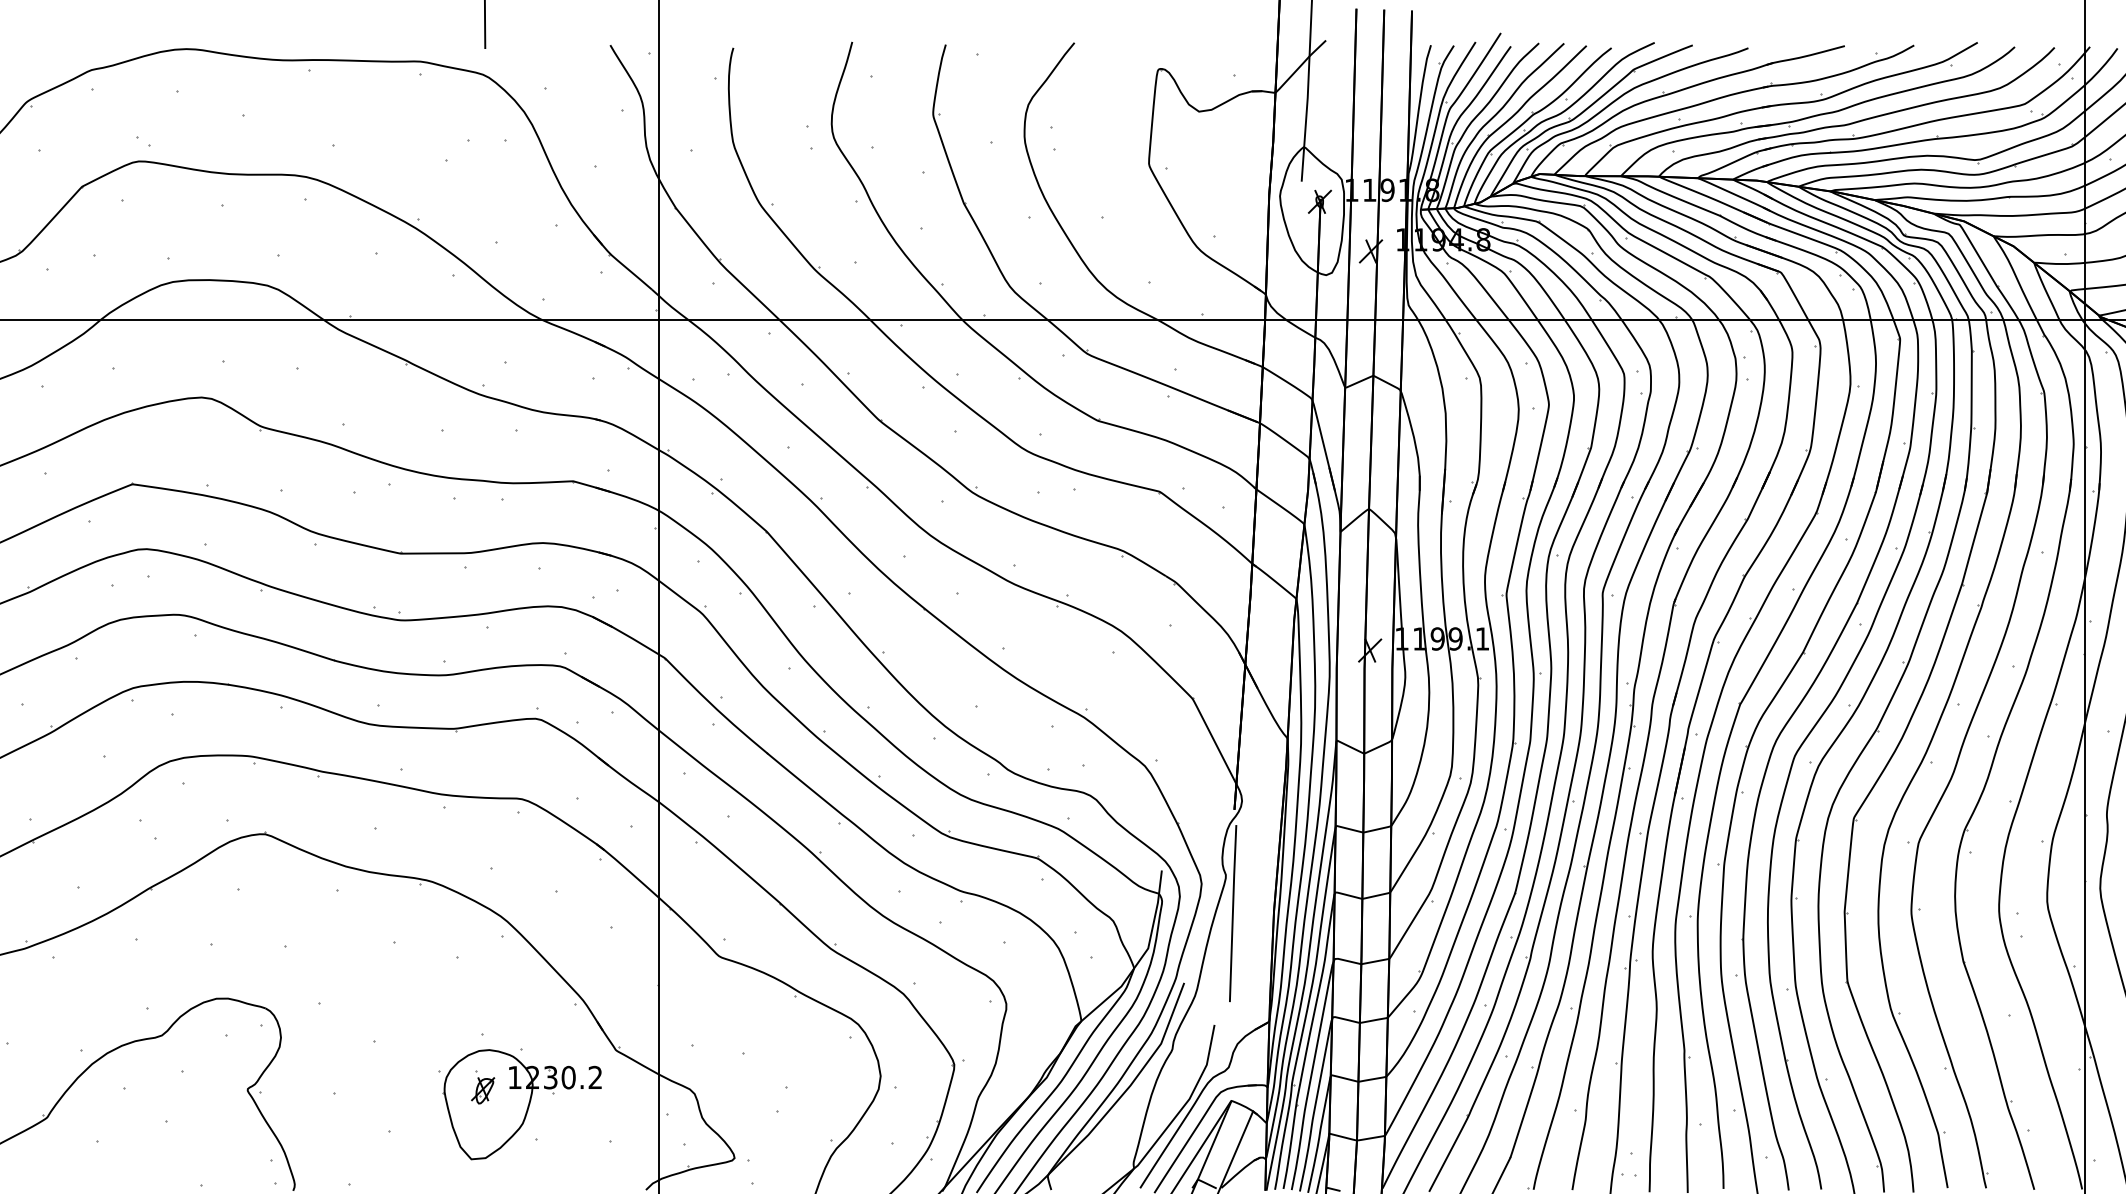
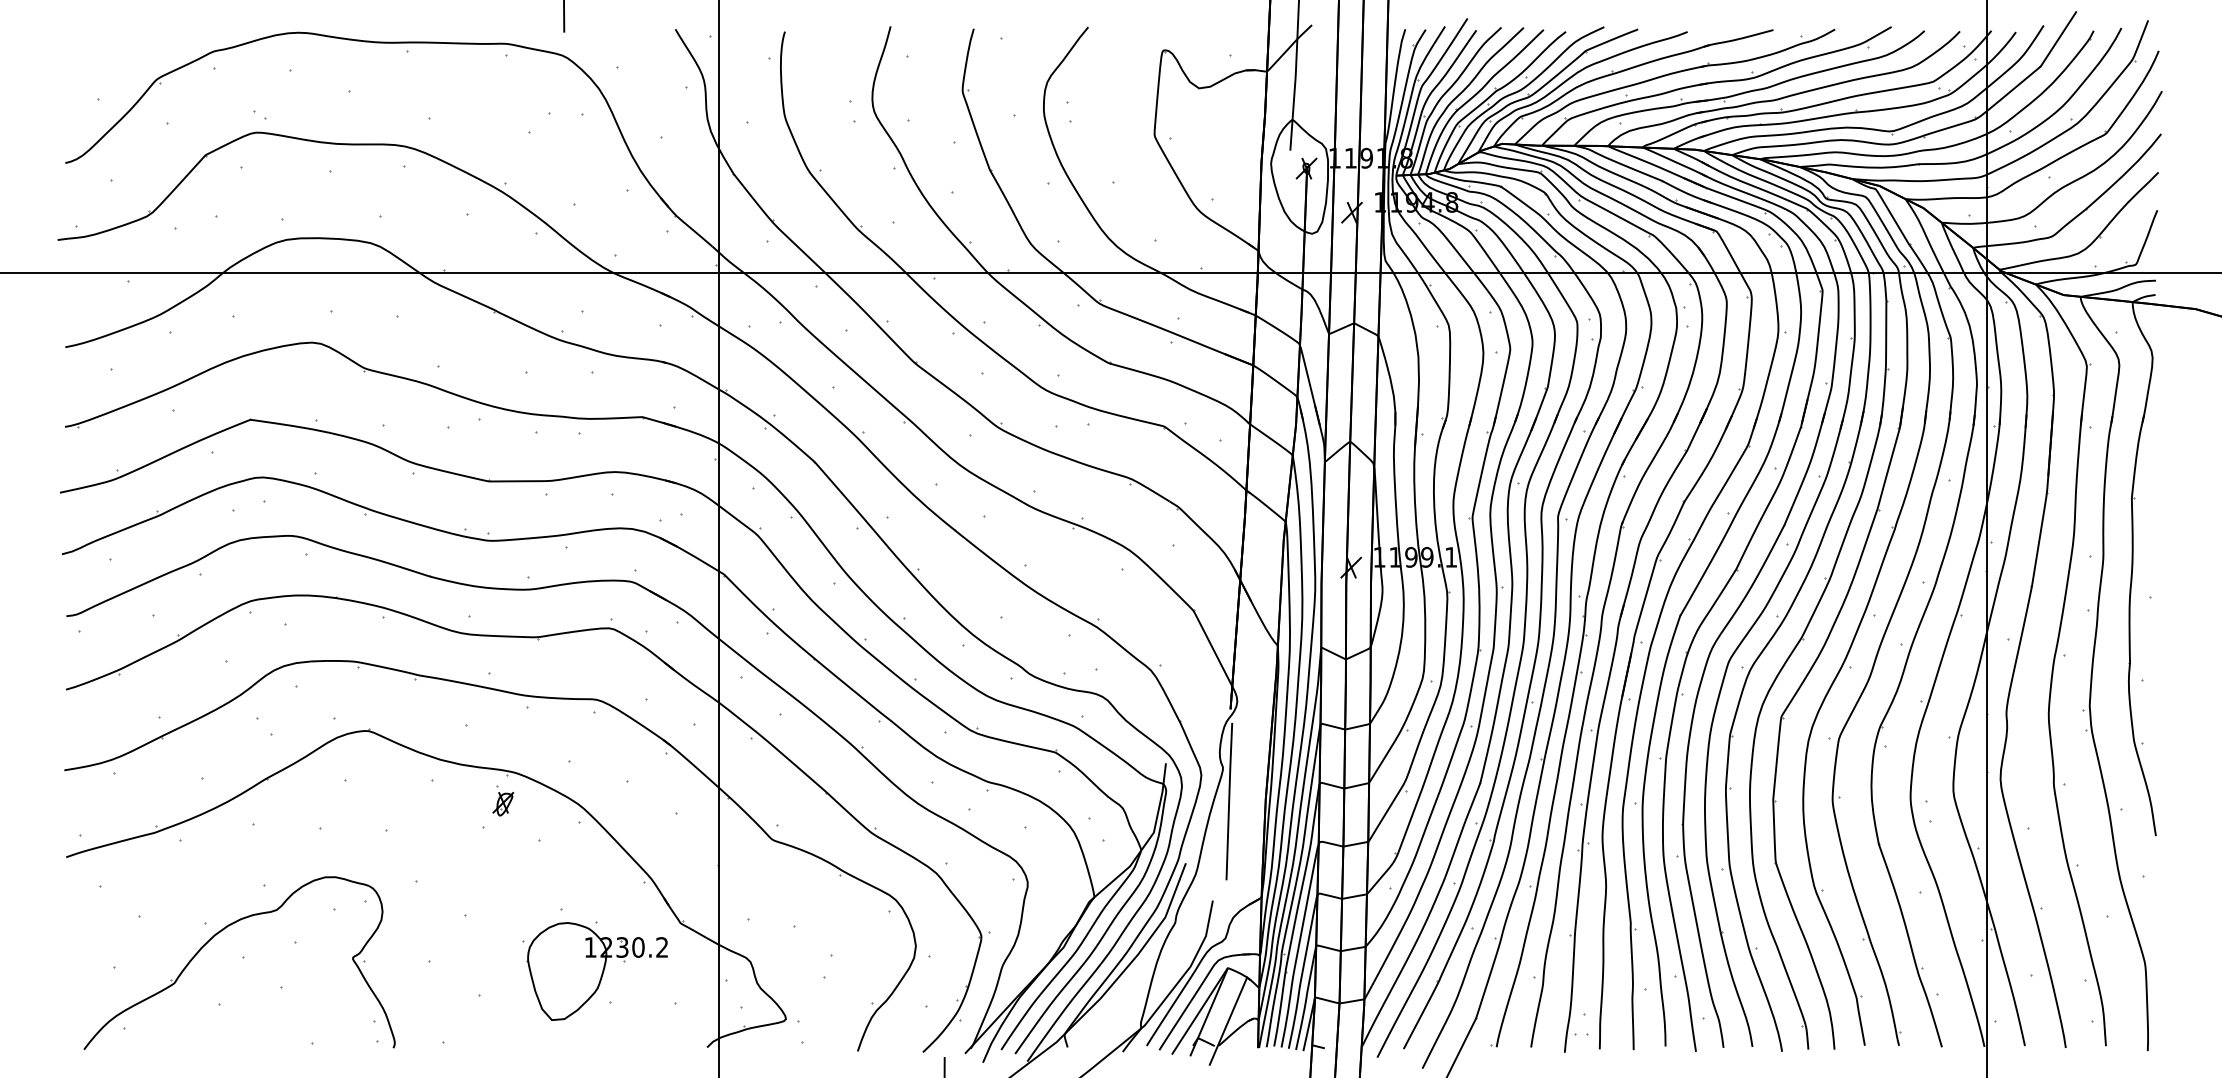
part: (483, 1086) -> (503, 800), moved

